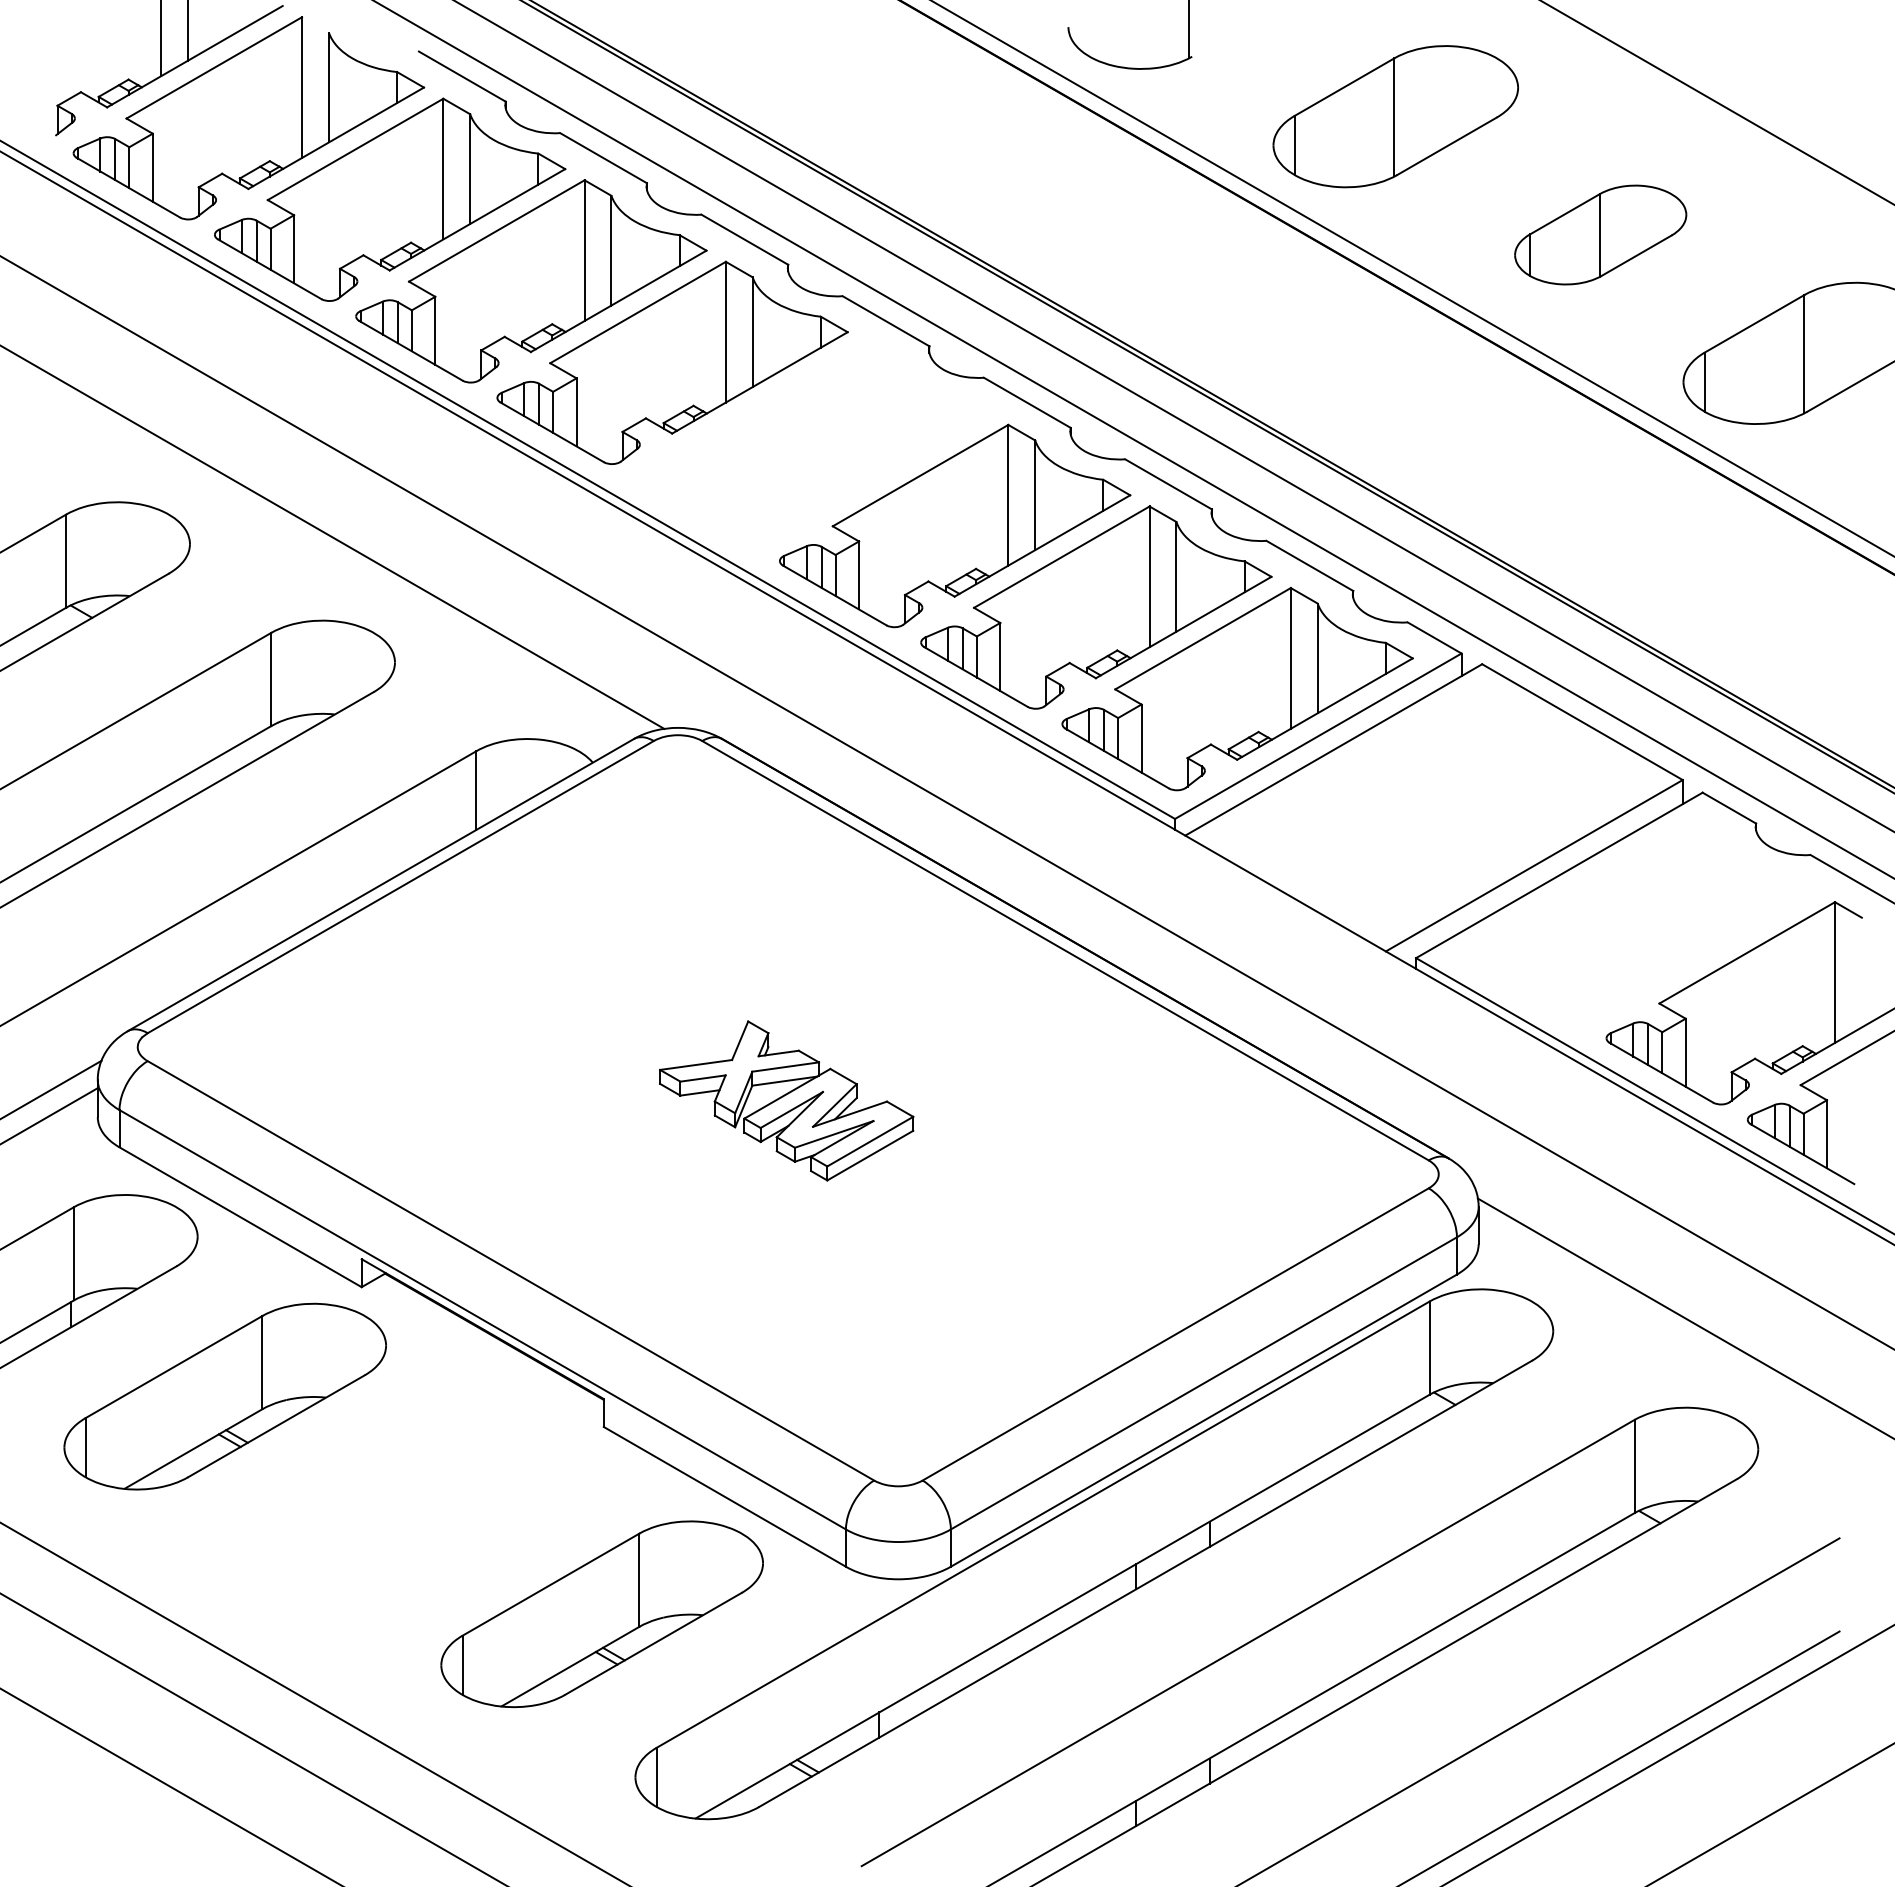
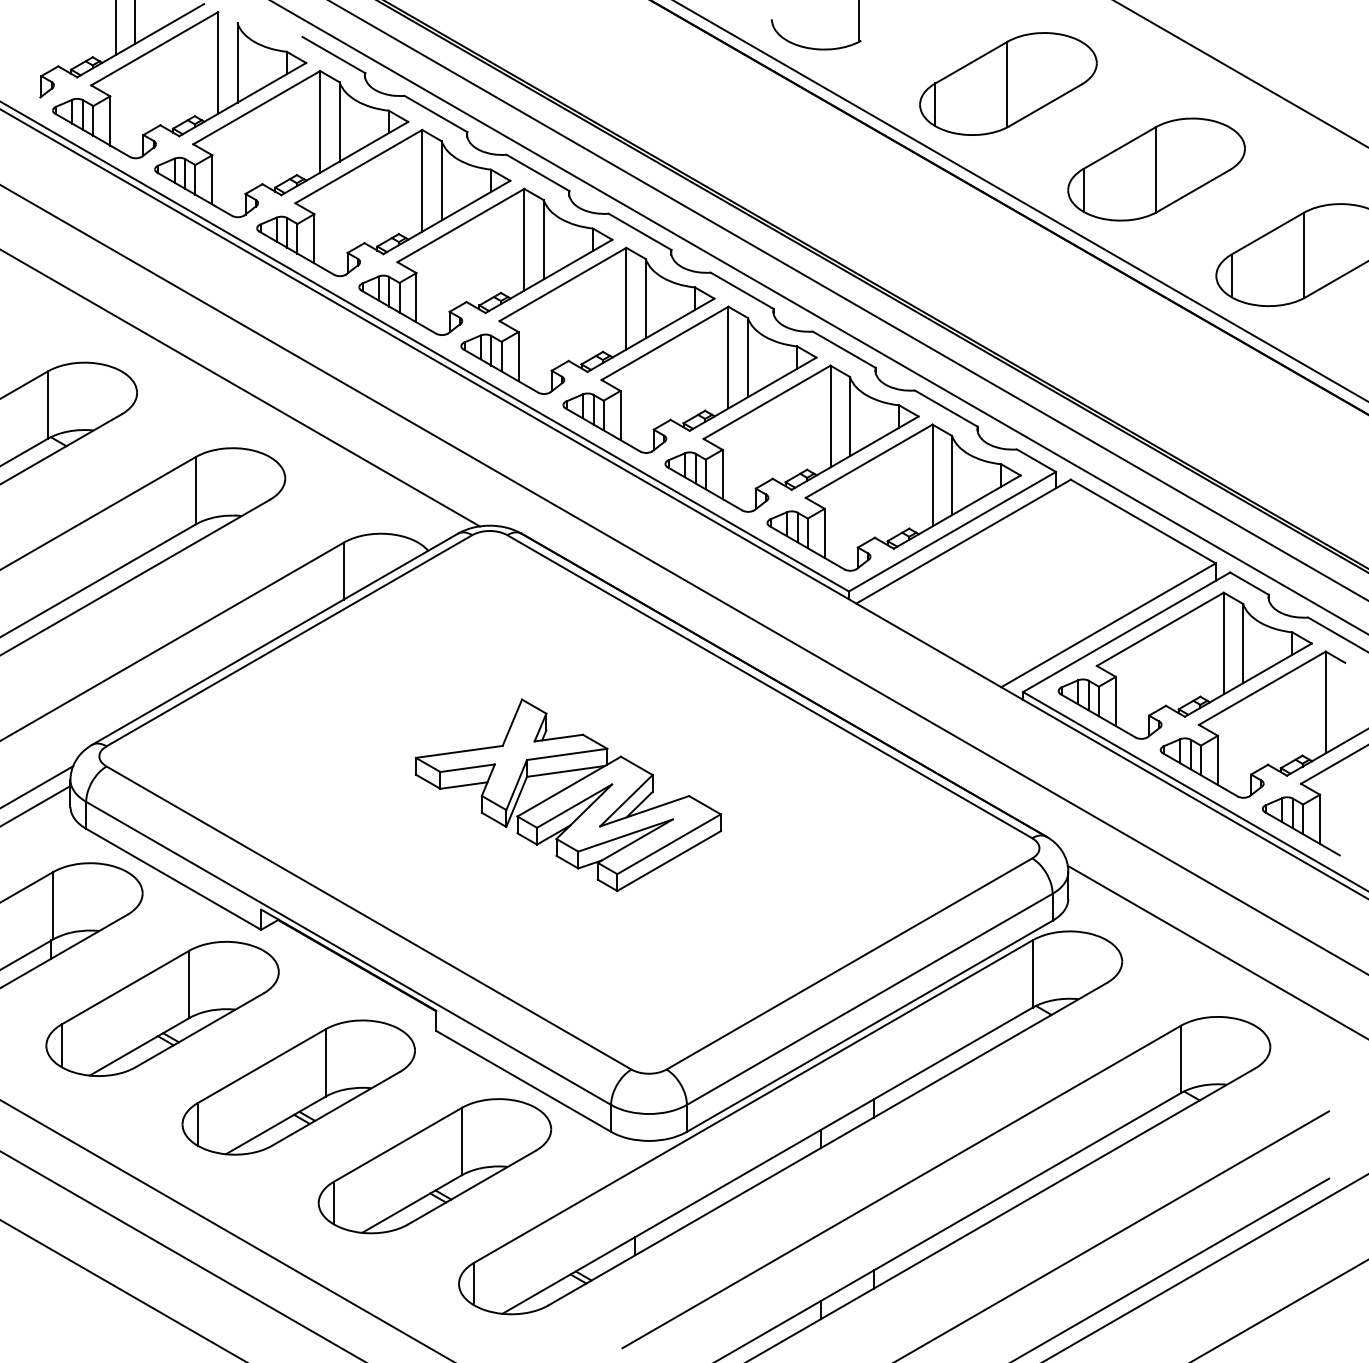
part: (1600, 234) -> (1156, 169), size x1.43
part: (813, 444) -> (587, 320), added
part: (1640, 921) -> (1185, 665), added
part: (786, 1100) -> (568, 794), size x1.67
part: (413, 1505) -> (298, 1087), added

